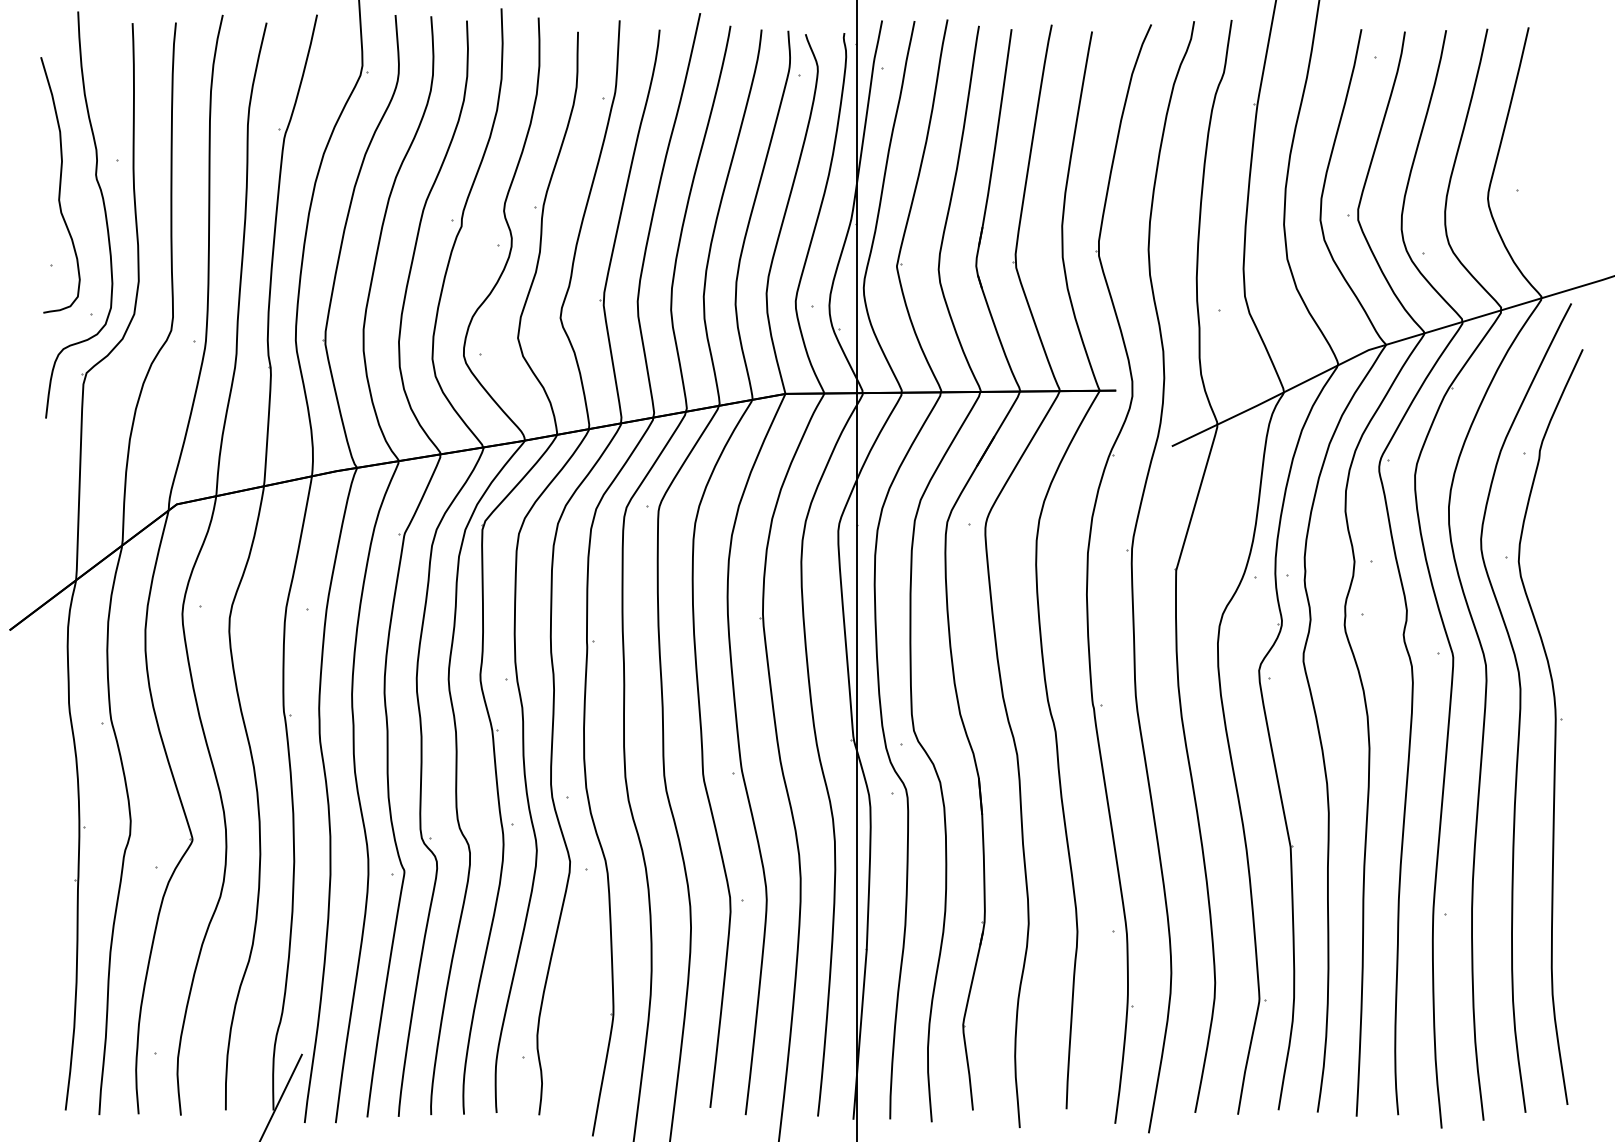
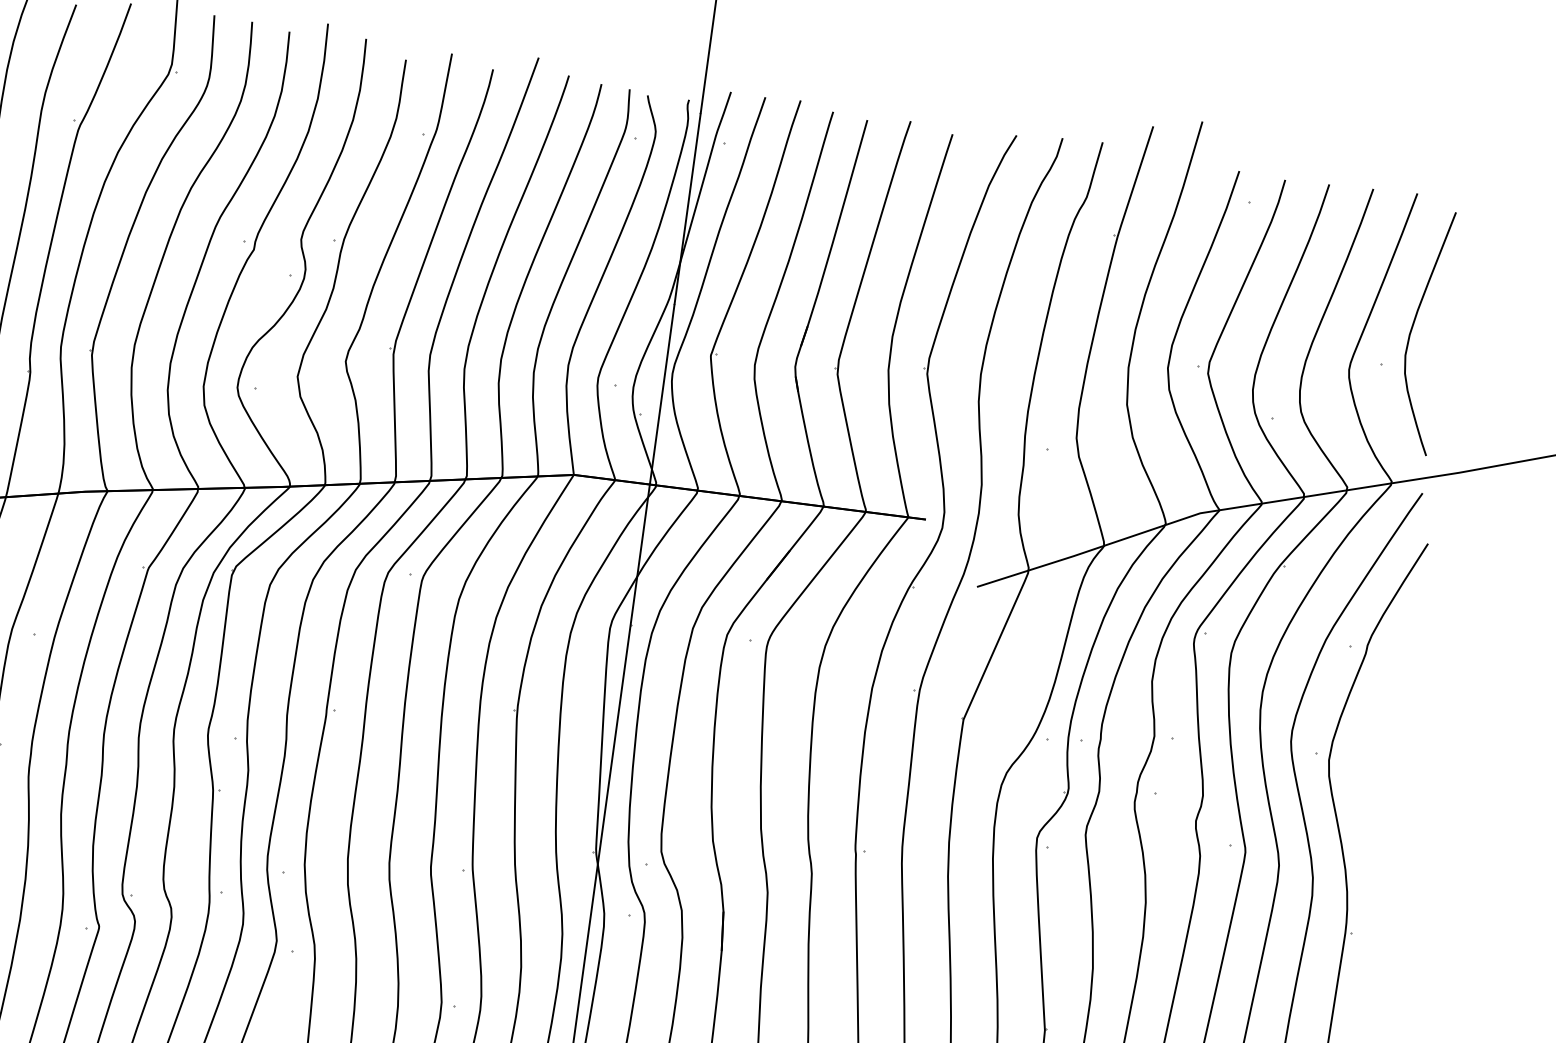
curve: (1542, 149) -> (1414, 325), added

